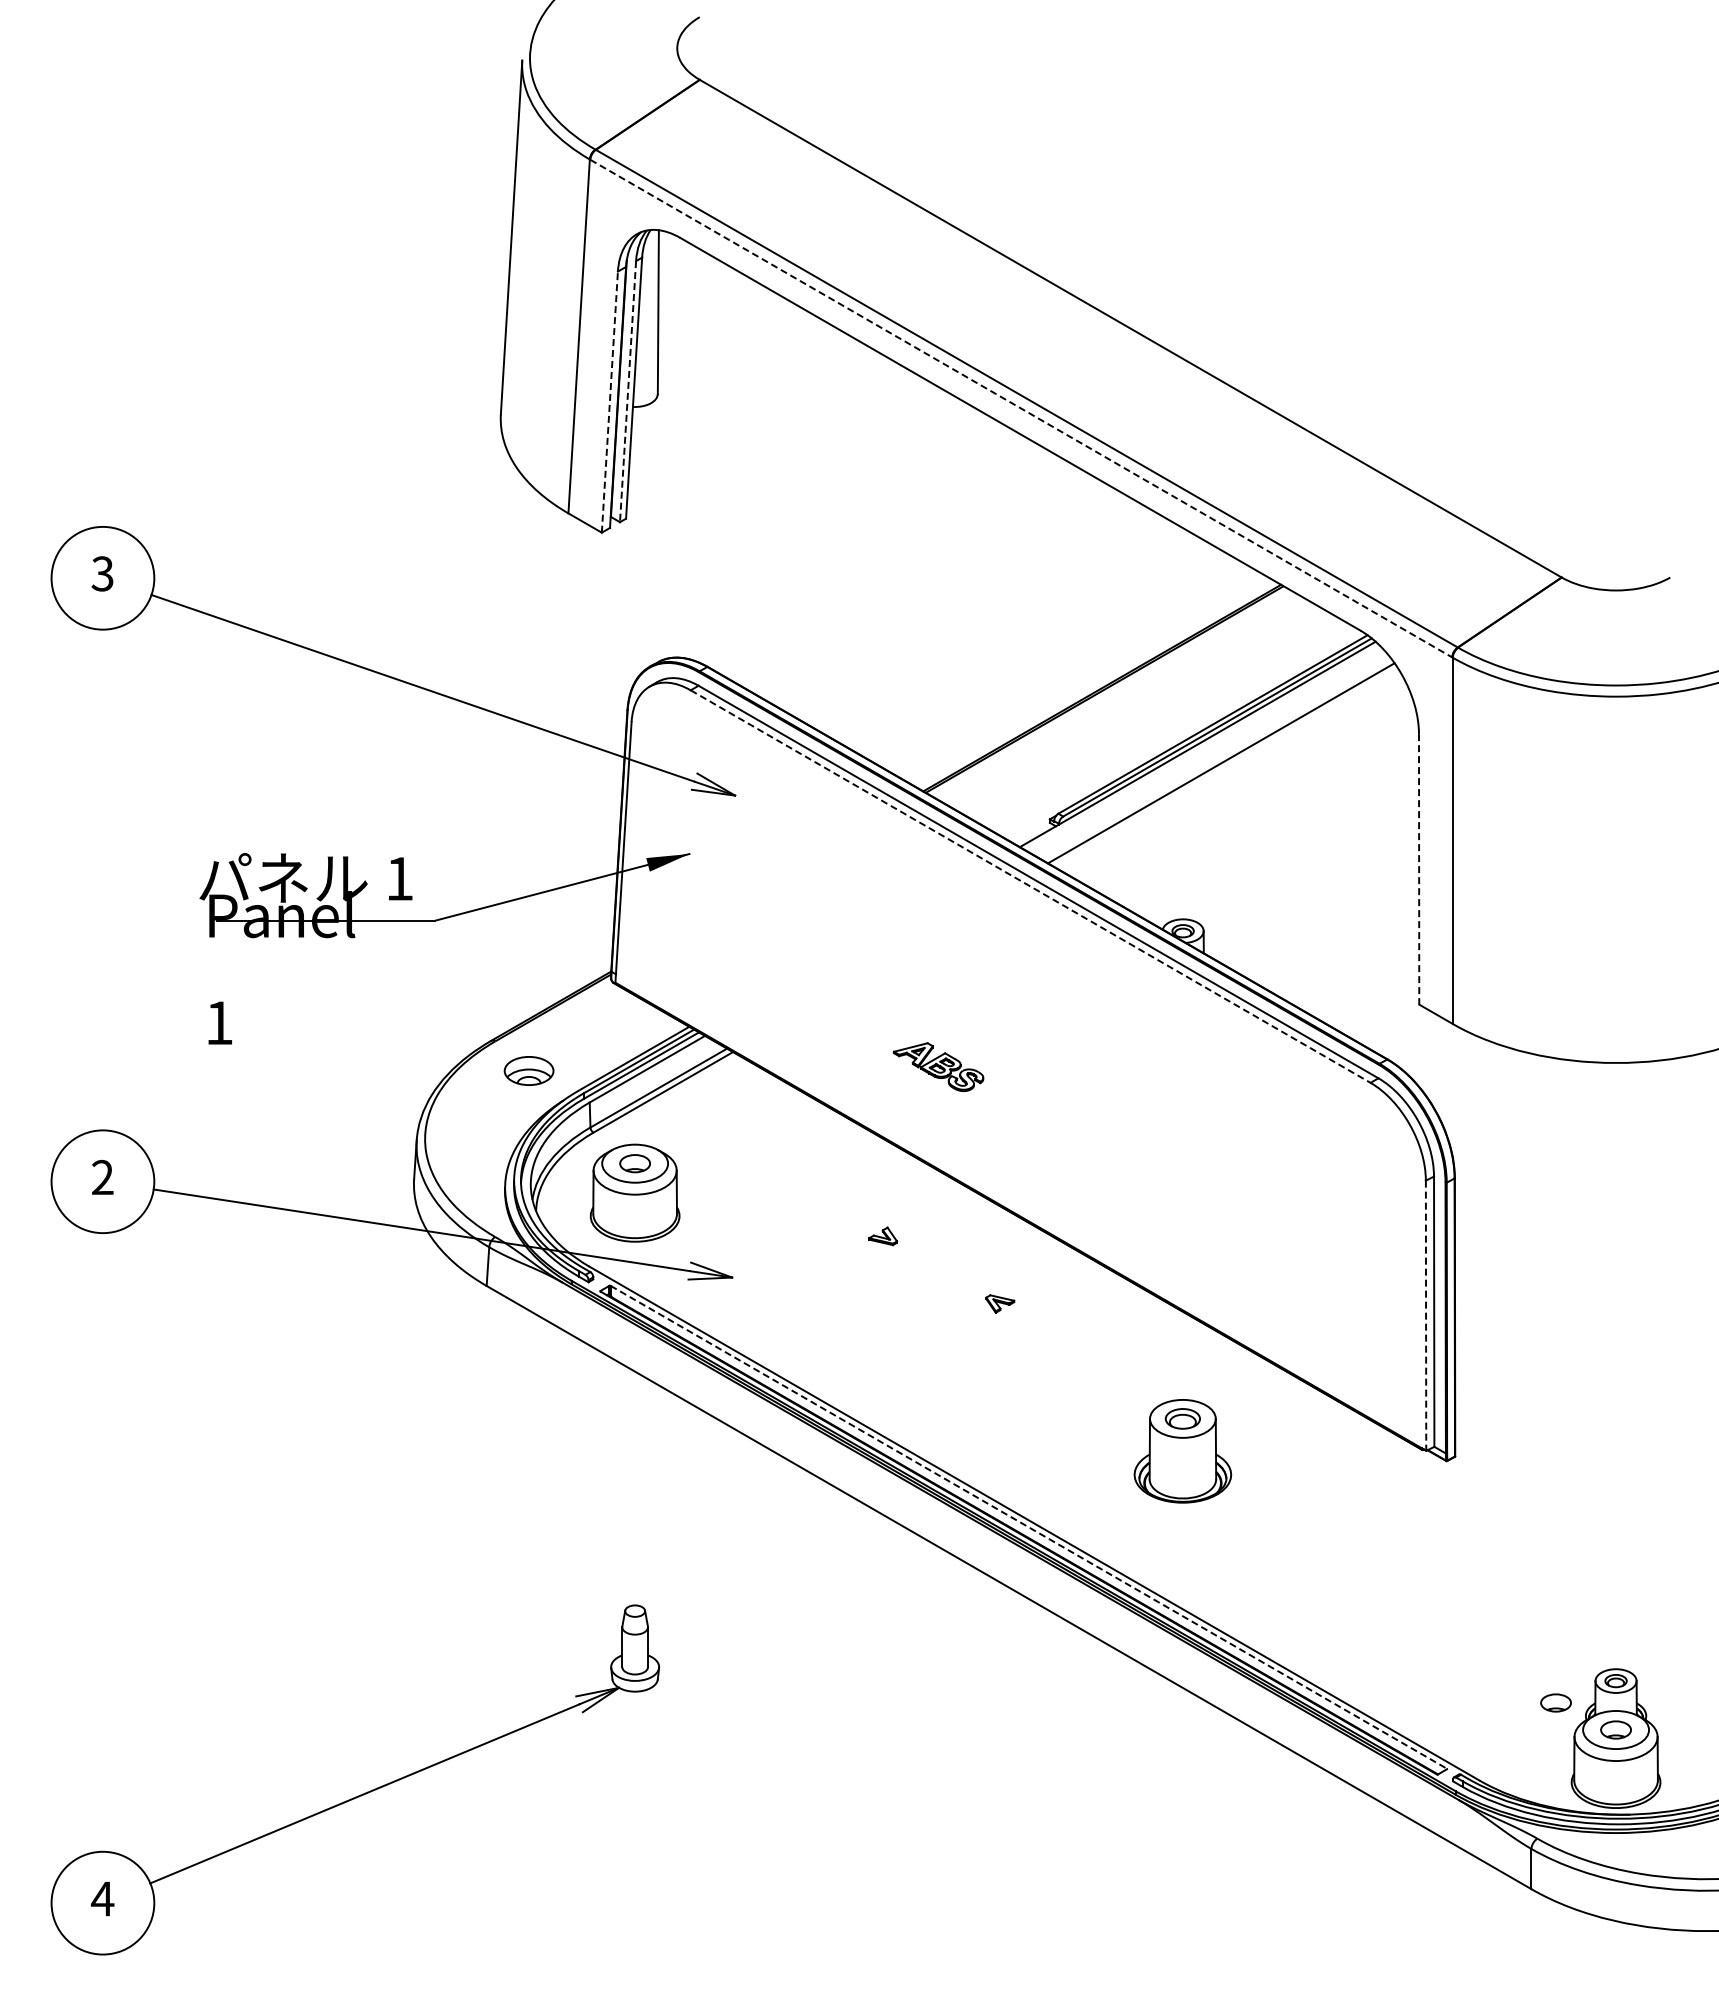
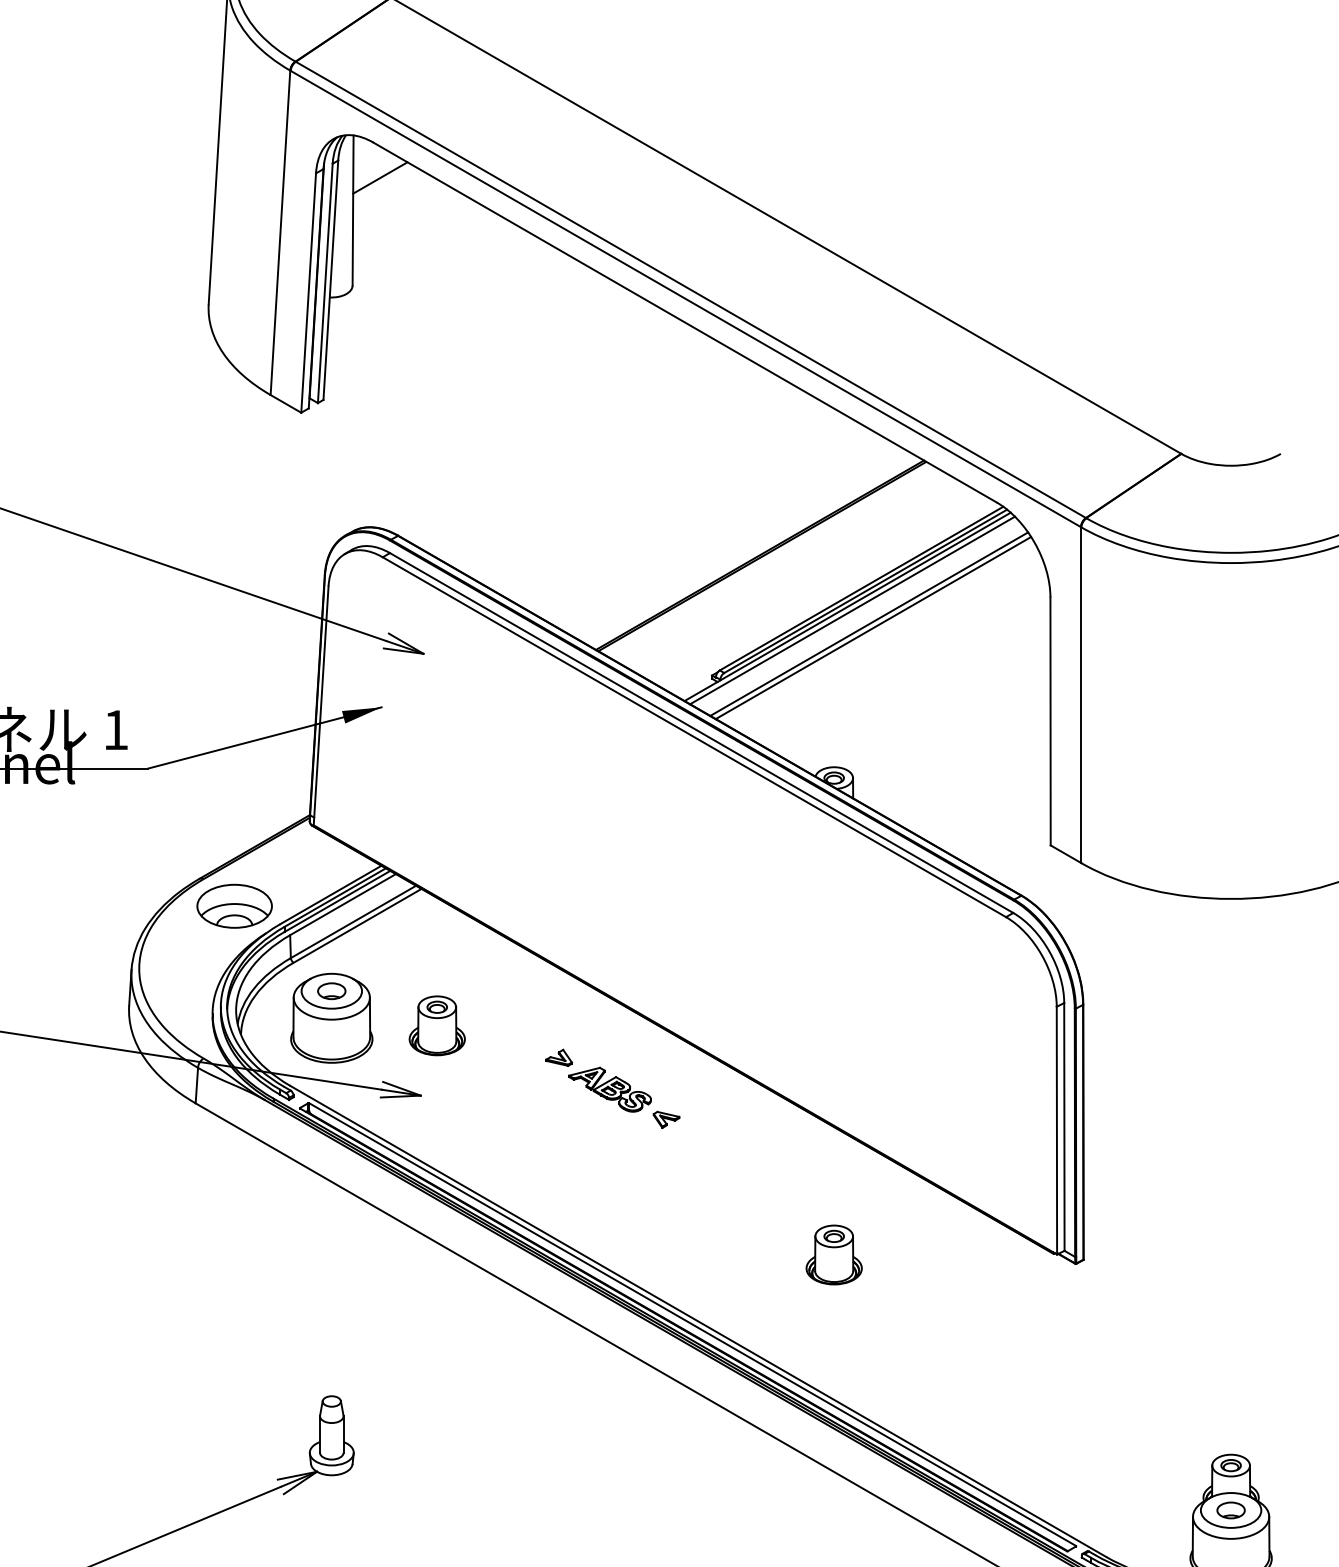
line: (687, 276) -> (379, 177), added
line: (628, 391) -> (325, 283), dashed -> solid
line: (609, 402) -> (308, 293), dashed -> solid
line: (1021, 408) -> (686, 298), dashed -> solid
line: (1203, 748) -> (852, 610), added
line: (1225, 767) -> (873, 628), added
line: (1419, 869) -> (1050, 721), dashed -> solid
line: (1030, 886) -> (694, 737), dashed -> solid
part: (938, 1066) -> (609, 1089), moved
part: (528, 1070) -> (234, 905), size x1.67
part: (750, 1201) -> (437, 1025), added
line: (1426, 1316) -> (1057, 1131), dashed -> solid
part: (1183, 1451) -> (834, 1255), size x0.62
line: (1028, 1527) -> (692, 1324), dashed -> solid
part: (1555, 1702) -> (1175, 1485), removed

